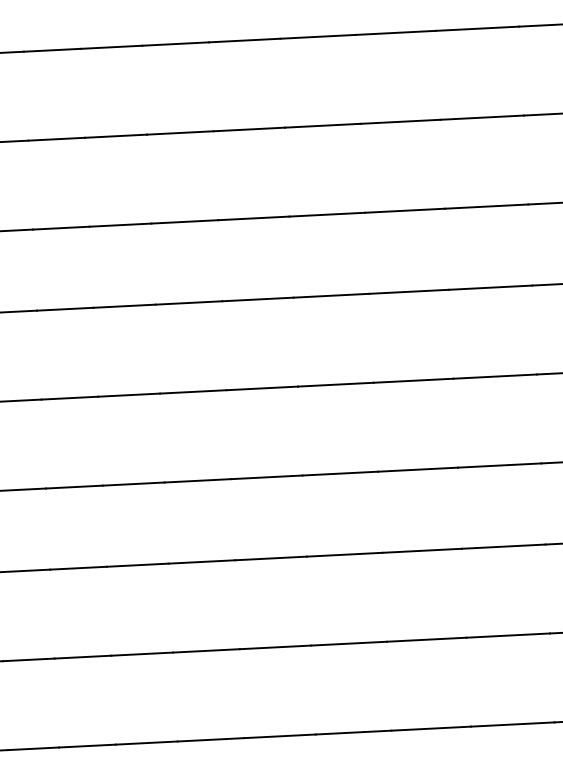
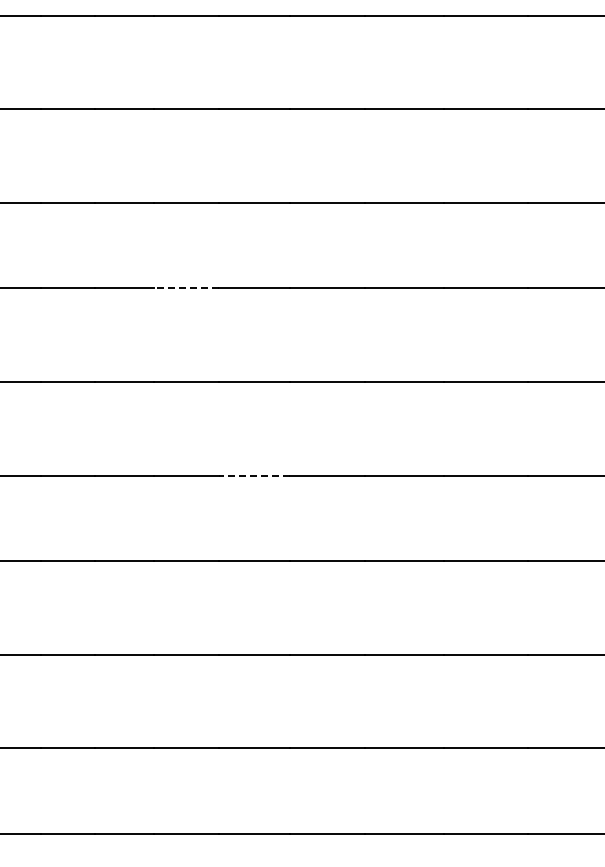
line: (124, 306) -> (186, 288), solid -> dashed
line: (197, 480) -> (254, 475), solid -> dashed

